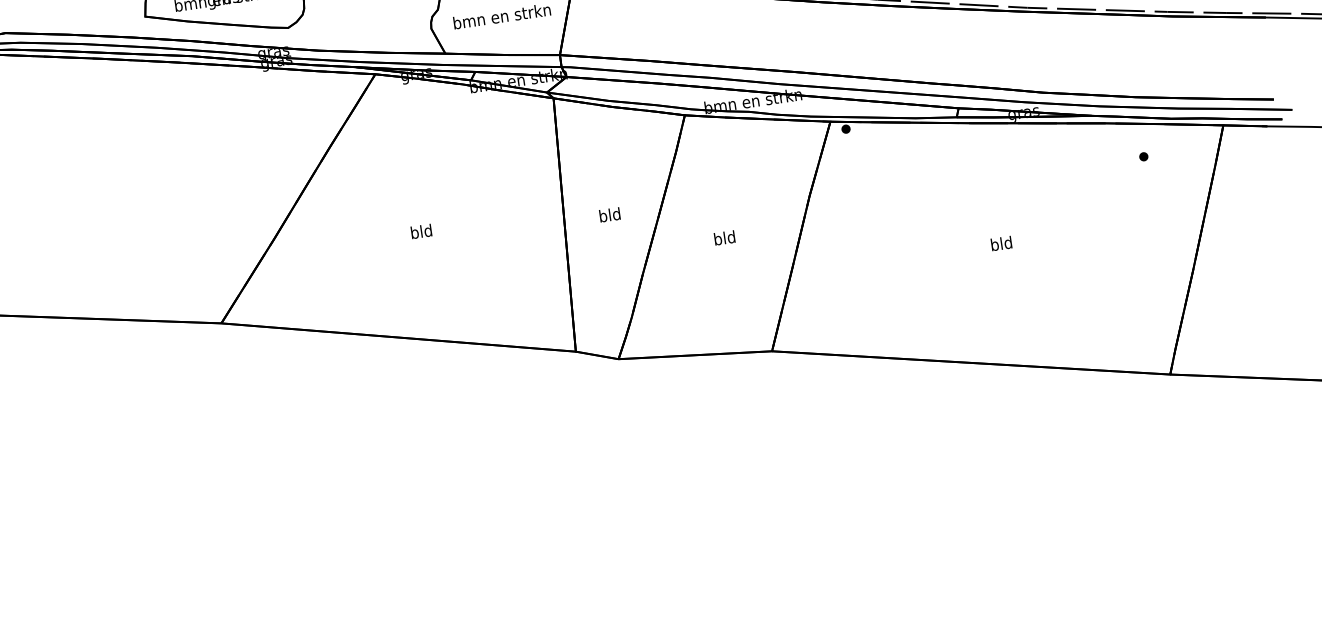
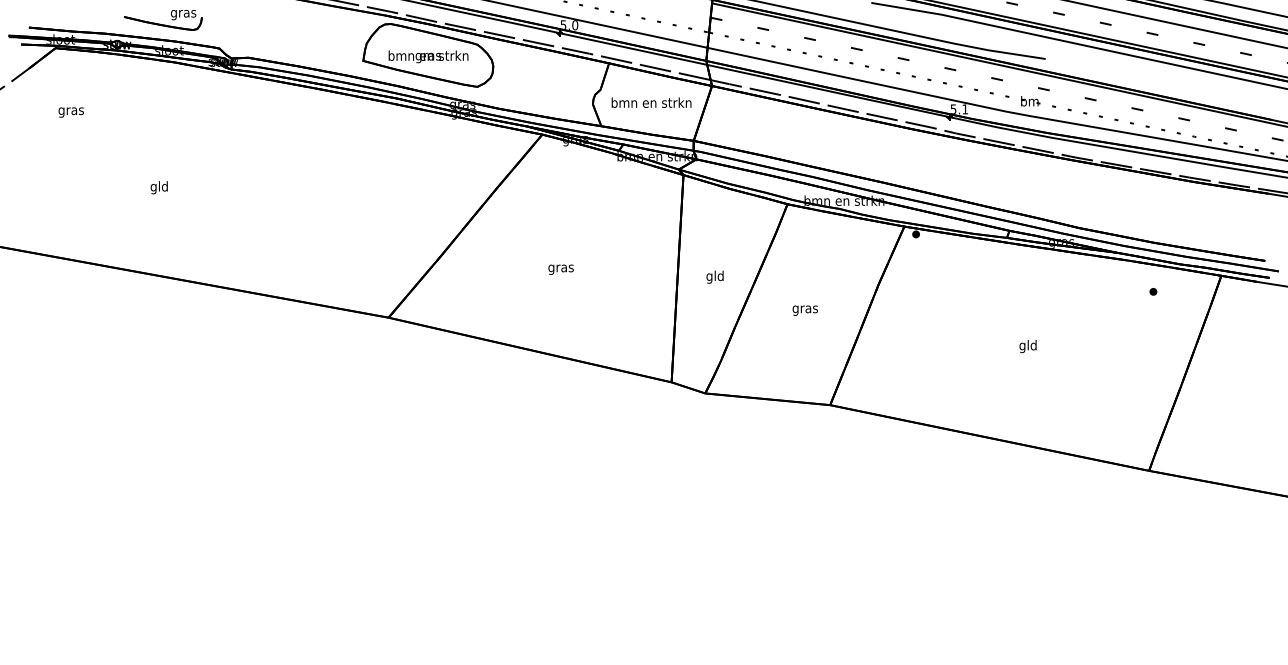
text: (603, 216) -> (709, 276), bld -> gld
text: (420, 232) -> (560, 267), bld -> gras
text: (723, 238) -> (804, 308), bld -> gras
text: (994, 246) -> (1022, 346), bld -> gld

